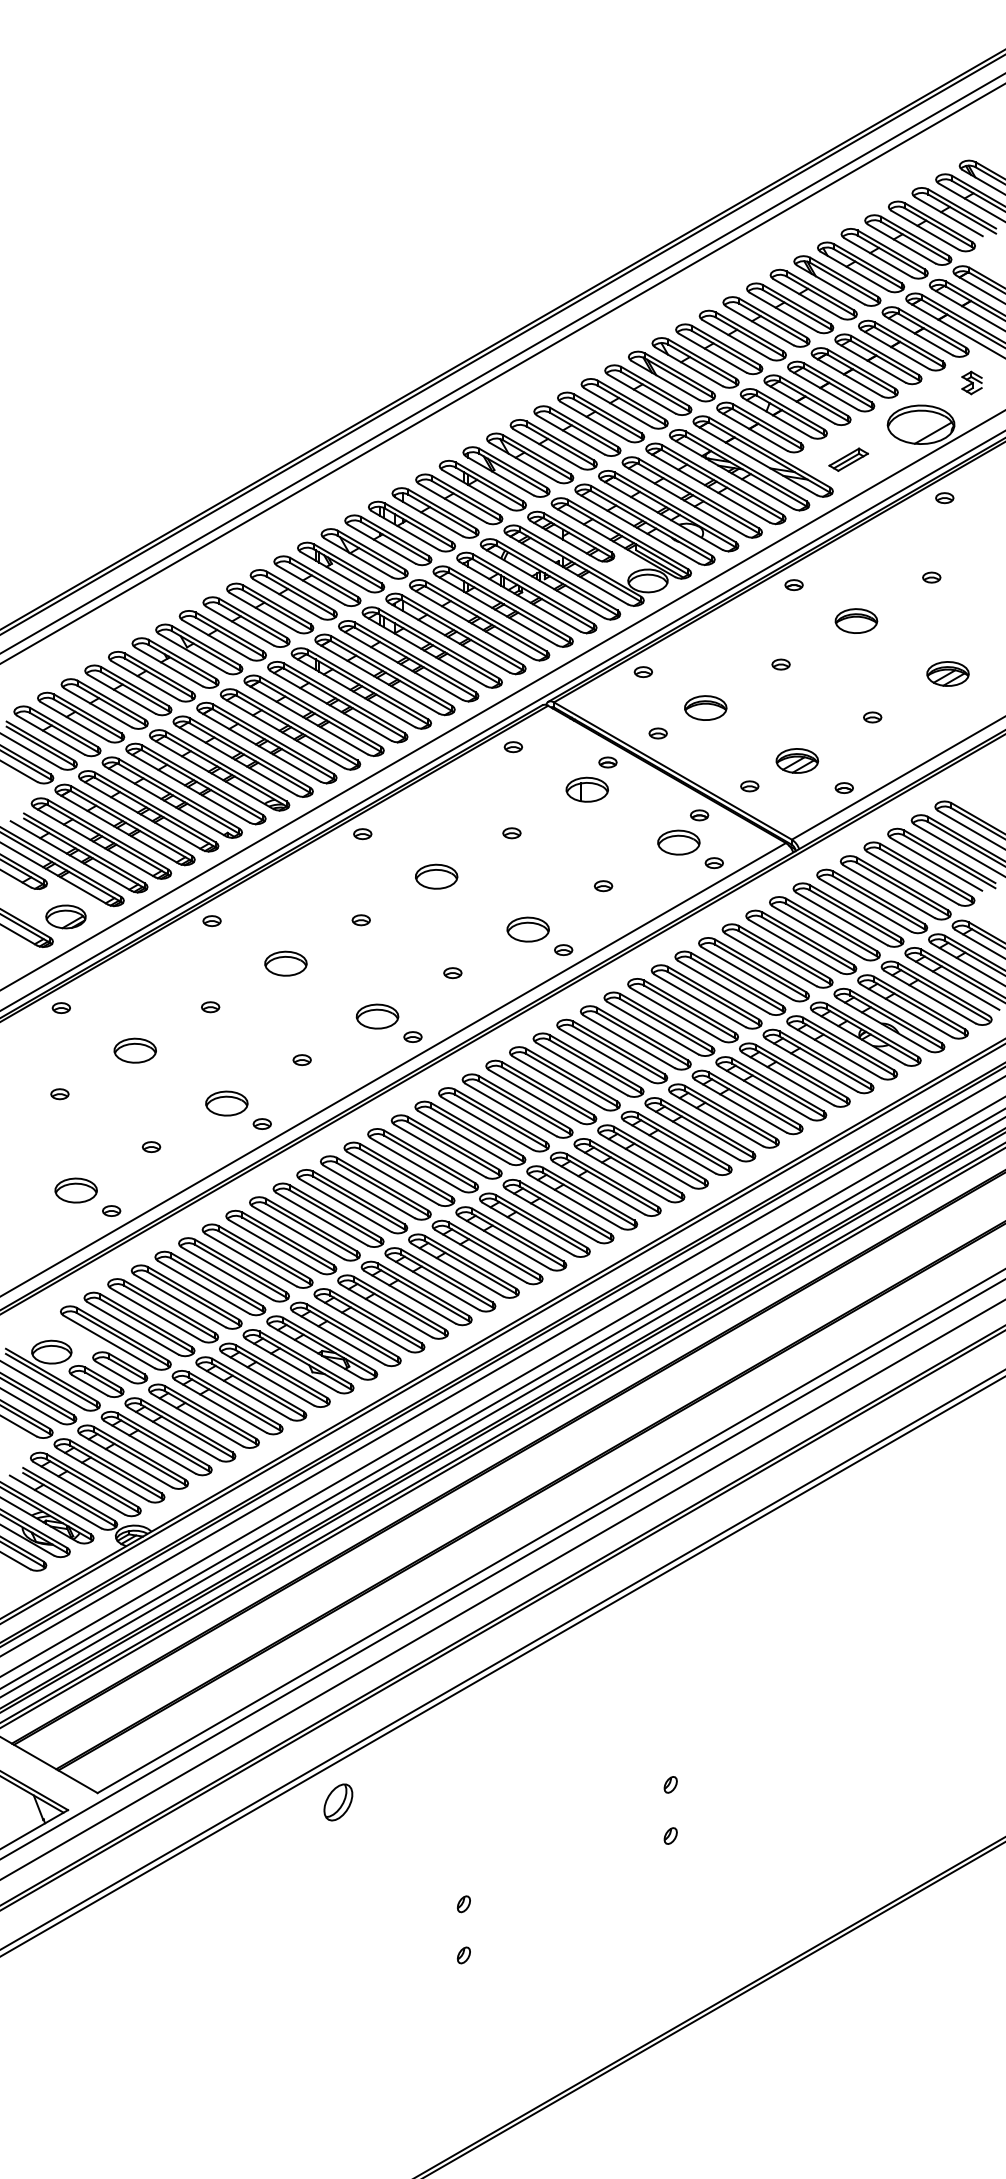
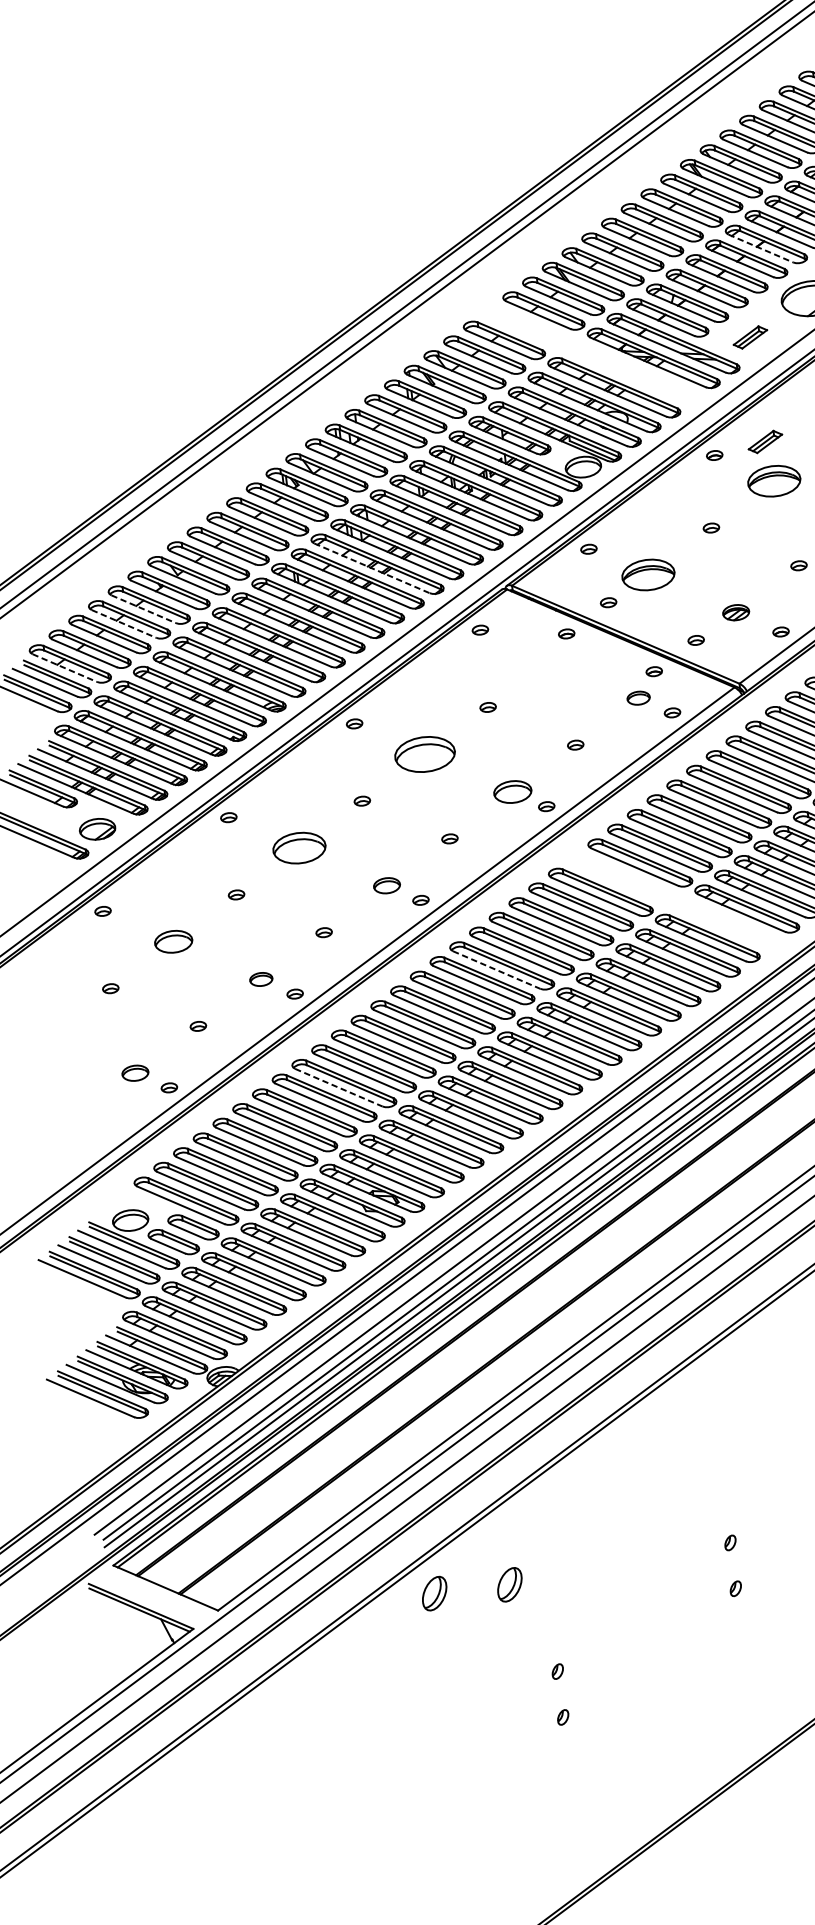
line: (872, 363) -> (761, 248), solid -> dashed
part: (671, 458) -> (591, 355), removed
part: (851, 576) -> (765, 441), added
part: (856, 620) -> (774, 480), size x1.4
line: (402, 665) -> (372, 568), solid -> dashed
line: (145, 680) -> (143, 609), solid -> dashed
line: (122, 694) -> (124, 624), solid -> dashed
part: (705, 707) -> (648, 574), size x1.4
line: (51, 735) -> (65, 668), solid -> dashed
part: (797, 760) -> (736, 612), size x0.7
part: (586, 789) -> (550, 660), removed
part: (678, 842) -> (638, 698), size x0.6
part: (436, 876) -> (425, 754), size x1.6
part: (285, 963) -> (299, 847), size x1.4
part: (377, 1016) -> (387, 885), size x0.7
part: (691, 1070) -> (673, 901), removed
part: (226, 1103) -> (260, 979), size x0.6
line: (487, 1123) -> (496, 969), solid -> dashed
part: (75, 1190) -> (134, 1073), size x0.7
line: (298, 1232) -> (338, 1087), solid -> dashed
part: (422, 1802) -> (509, 1584), added

